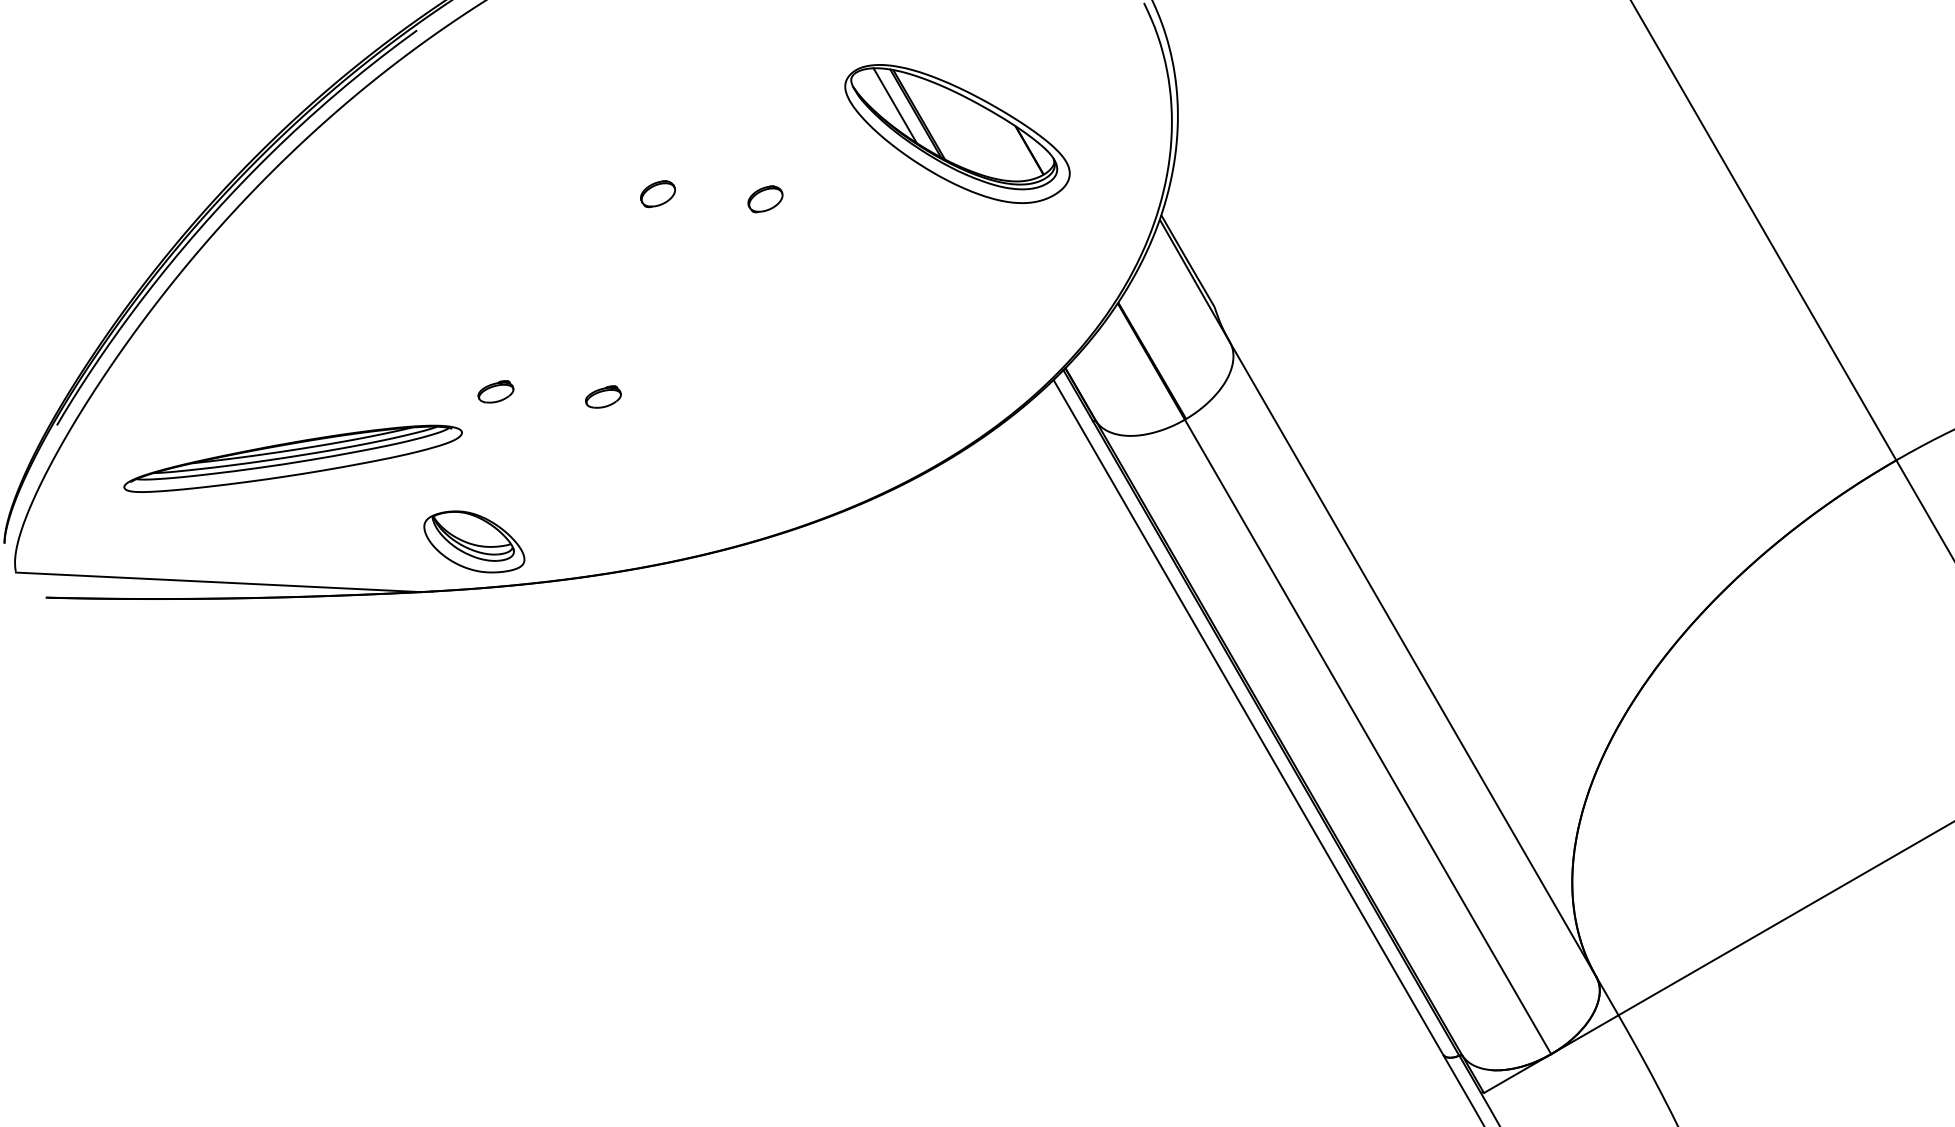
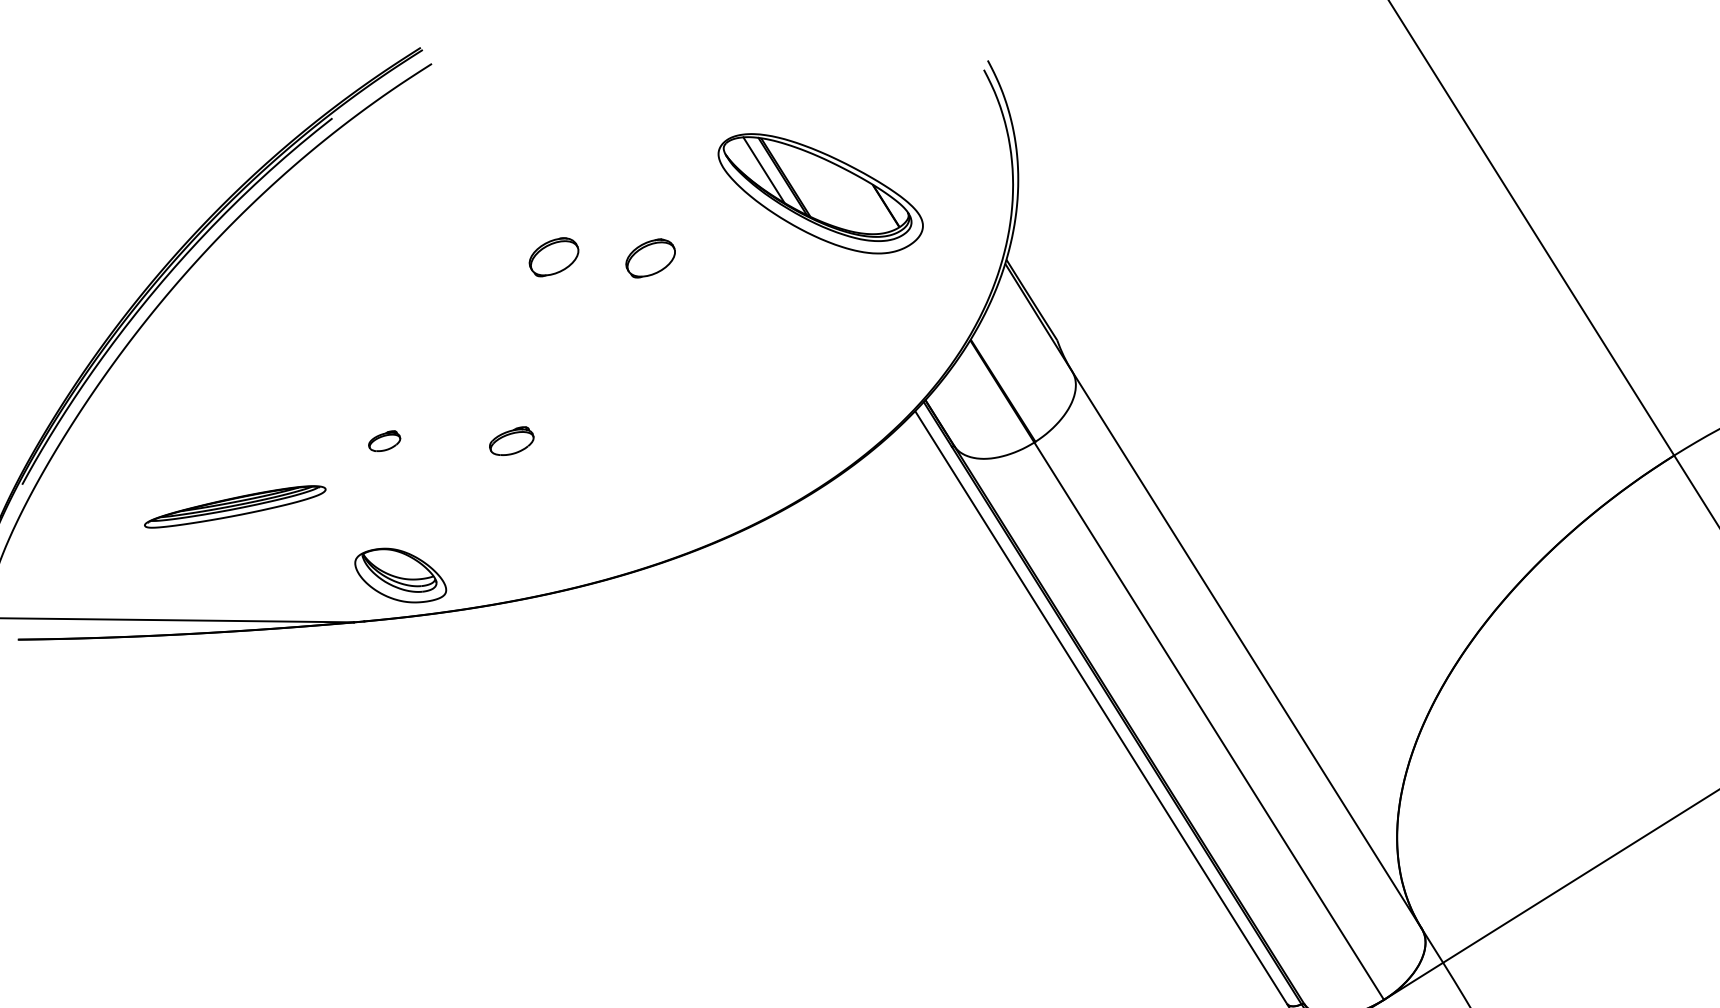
part: (657, 194) -> (553, 257), size x1.6
part: (765, 199) -> (650, 258), size x1.6
part: (495, 391) -> (384, 440), moved
part: (603, 396) -> (511, 440), size x1.4
part: (292, 458) -> (234, 506), size x0.6

